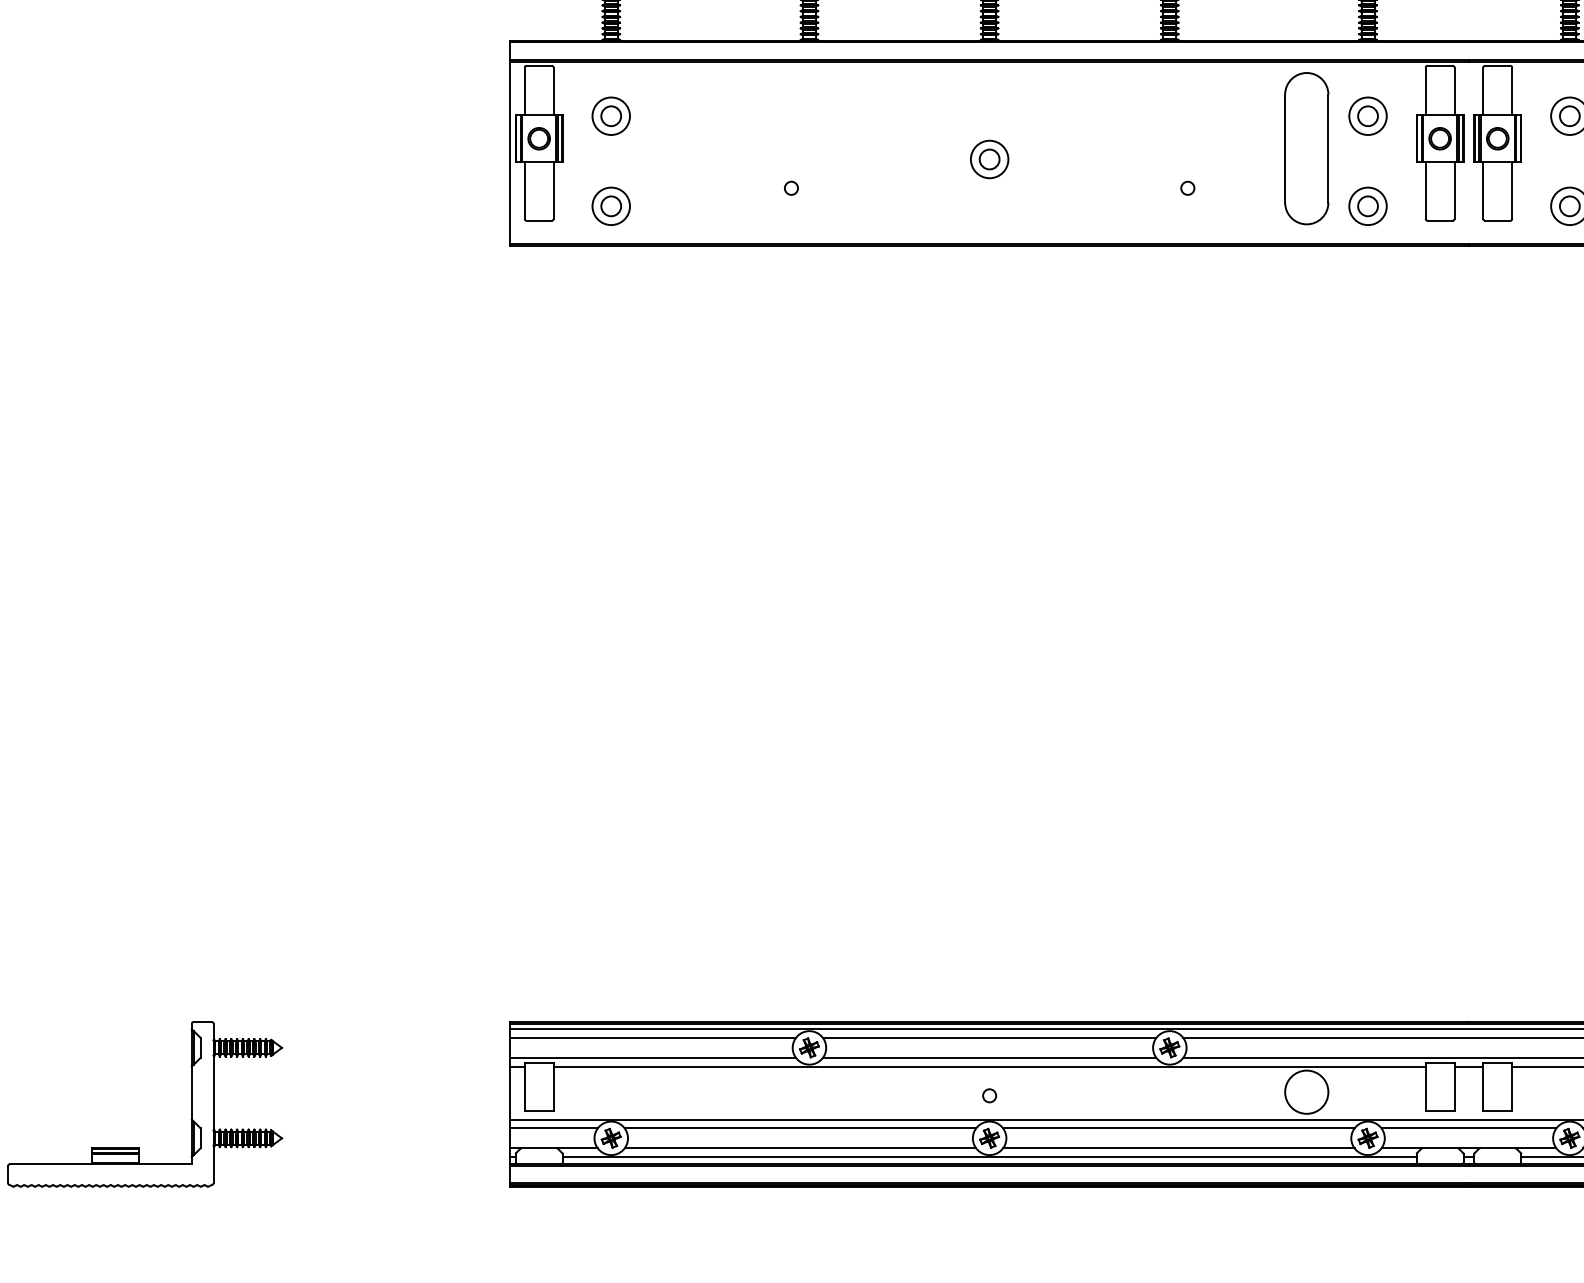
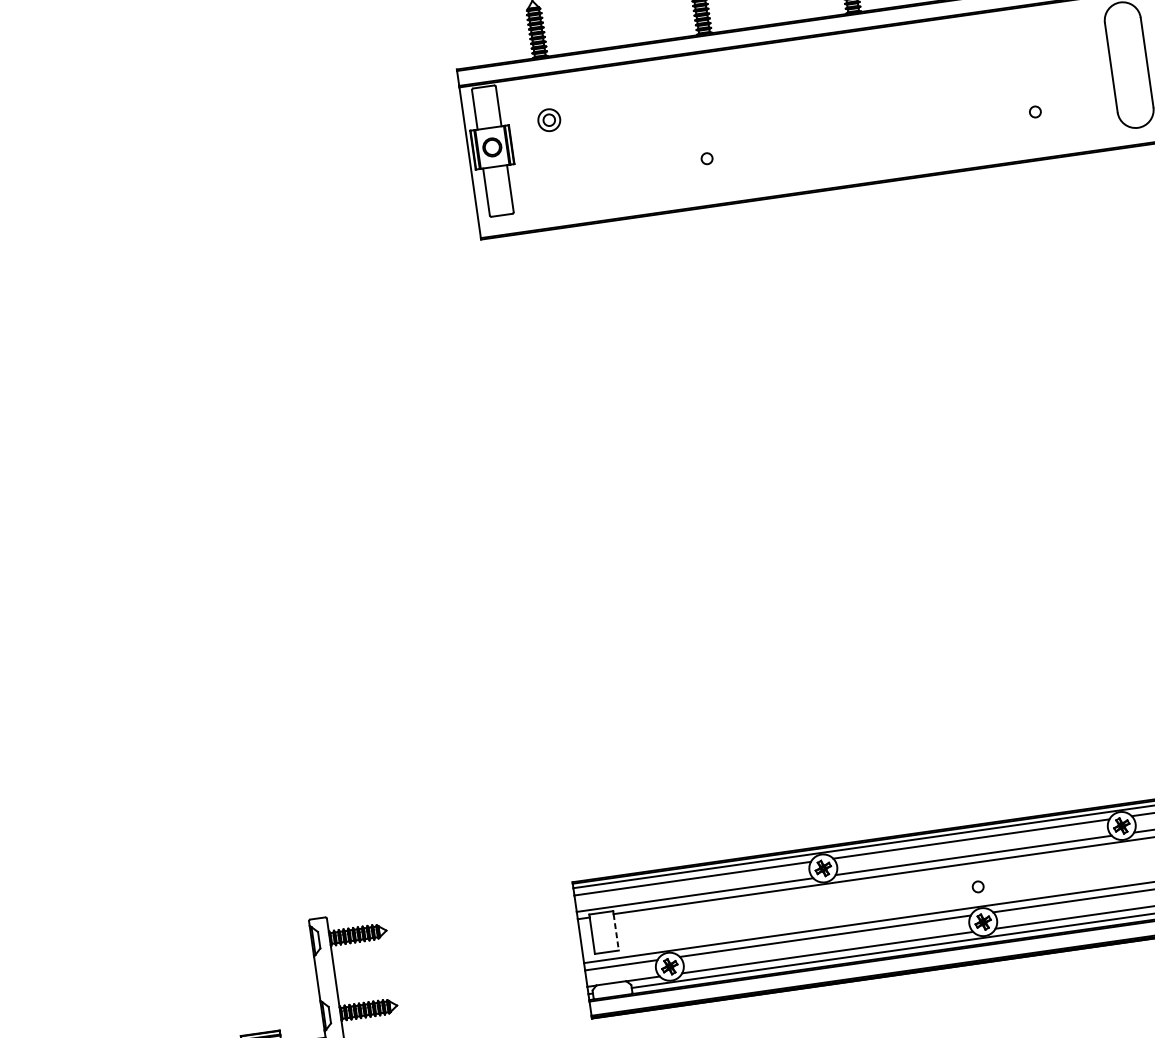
part: (610, 115) -> (548, 119), size x0.7
part: (989, 159) -> (867, 111), removed
part: (610, 205) -> (559, 194), removed
line: (553, 1088) -> (616, 932), solid -> dashed

